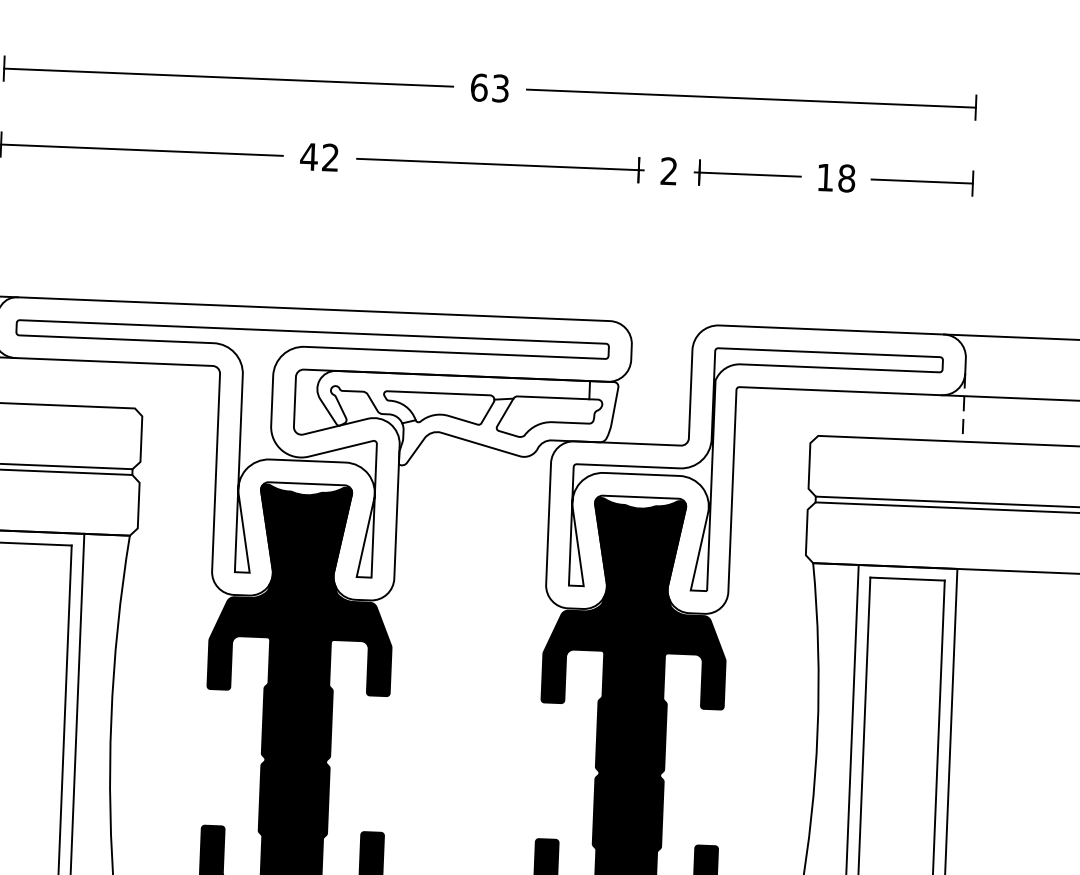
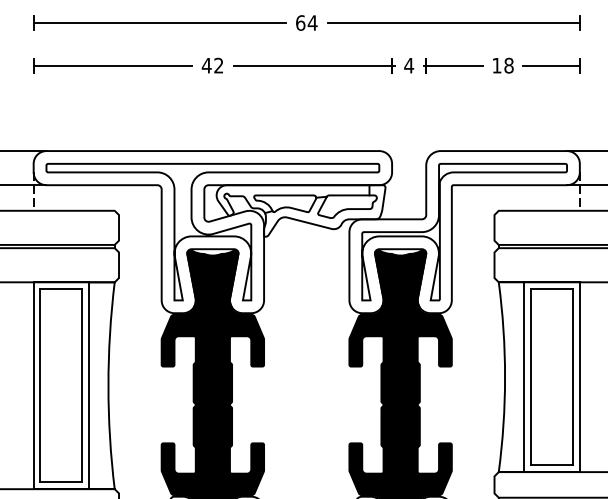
text: (500, 87) -> (312, 22), 63 -> 64
text: (669, 171) -> (409, 65), 2 -> 4

